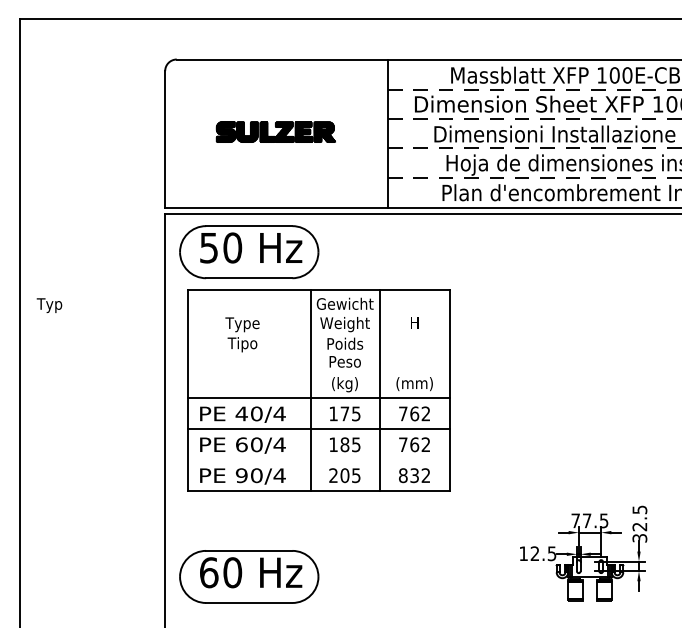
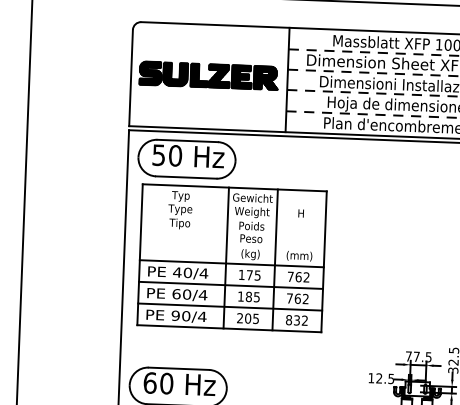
part: (275, 131) -> (208, 75), size x1.67
text: (49, 305) -> (180, 196), moved
line: (318, 460) -> (229, 307), added

